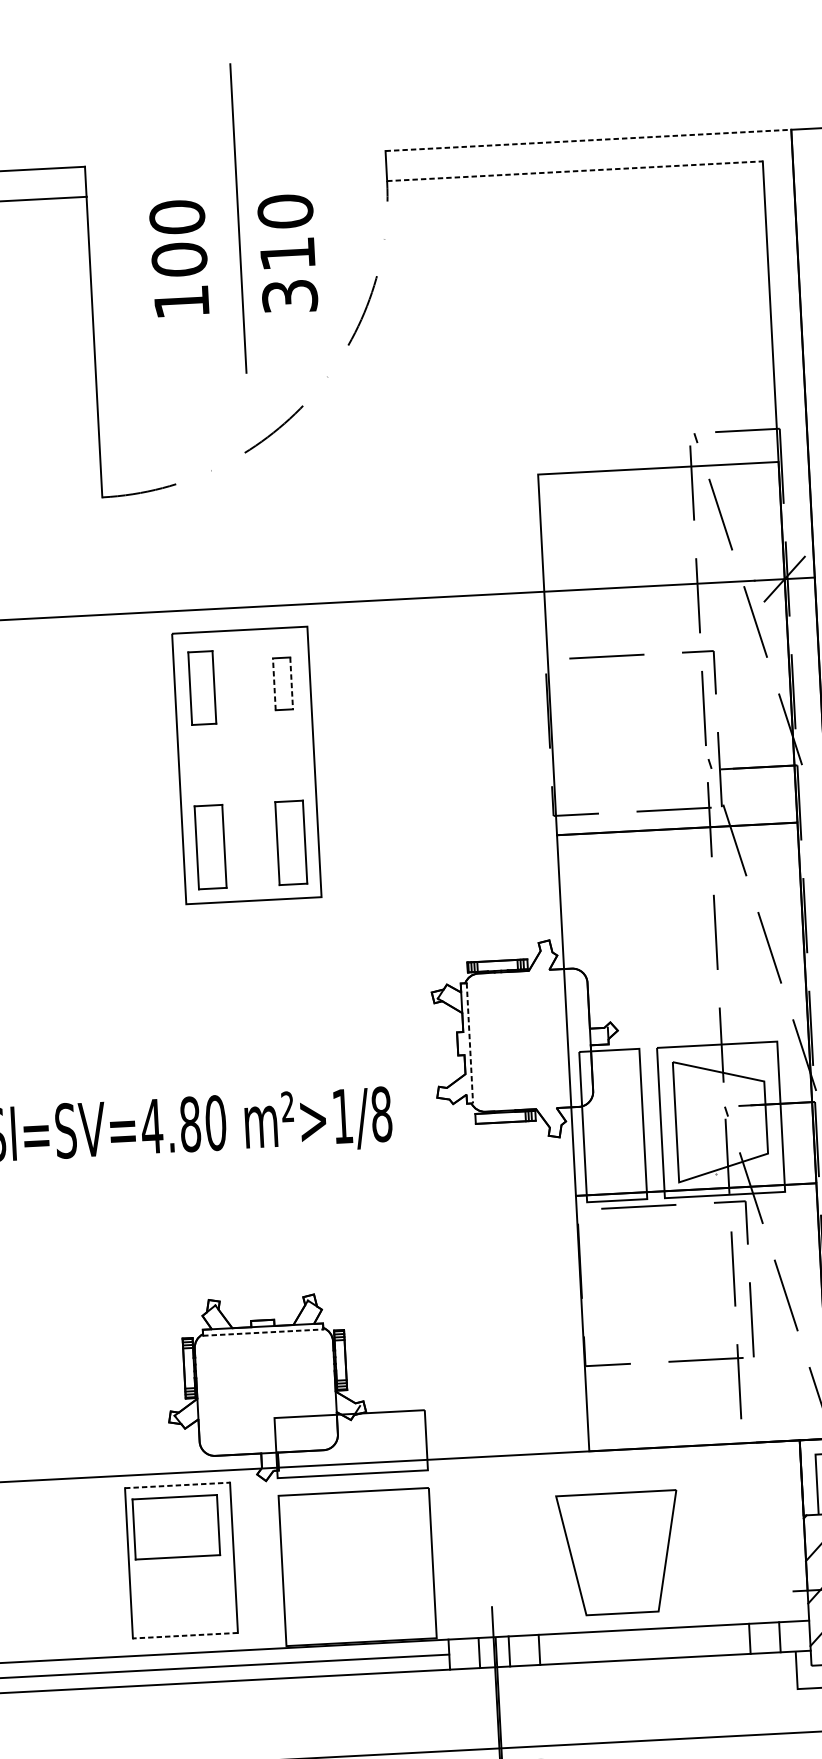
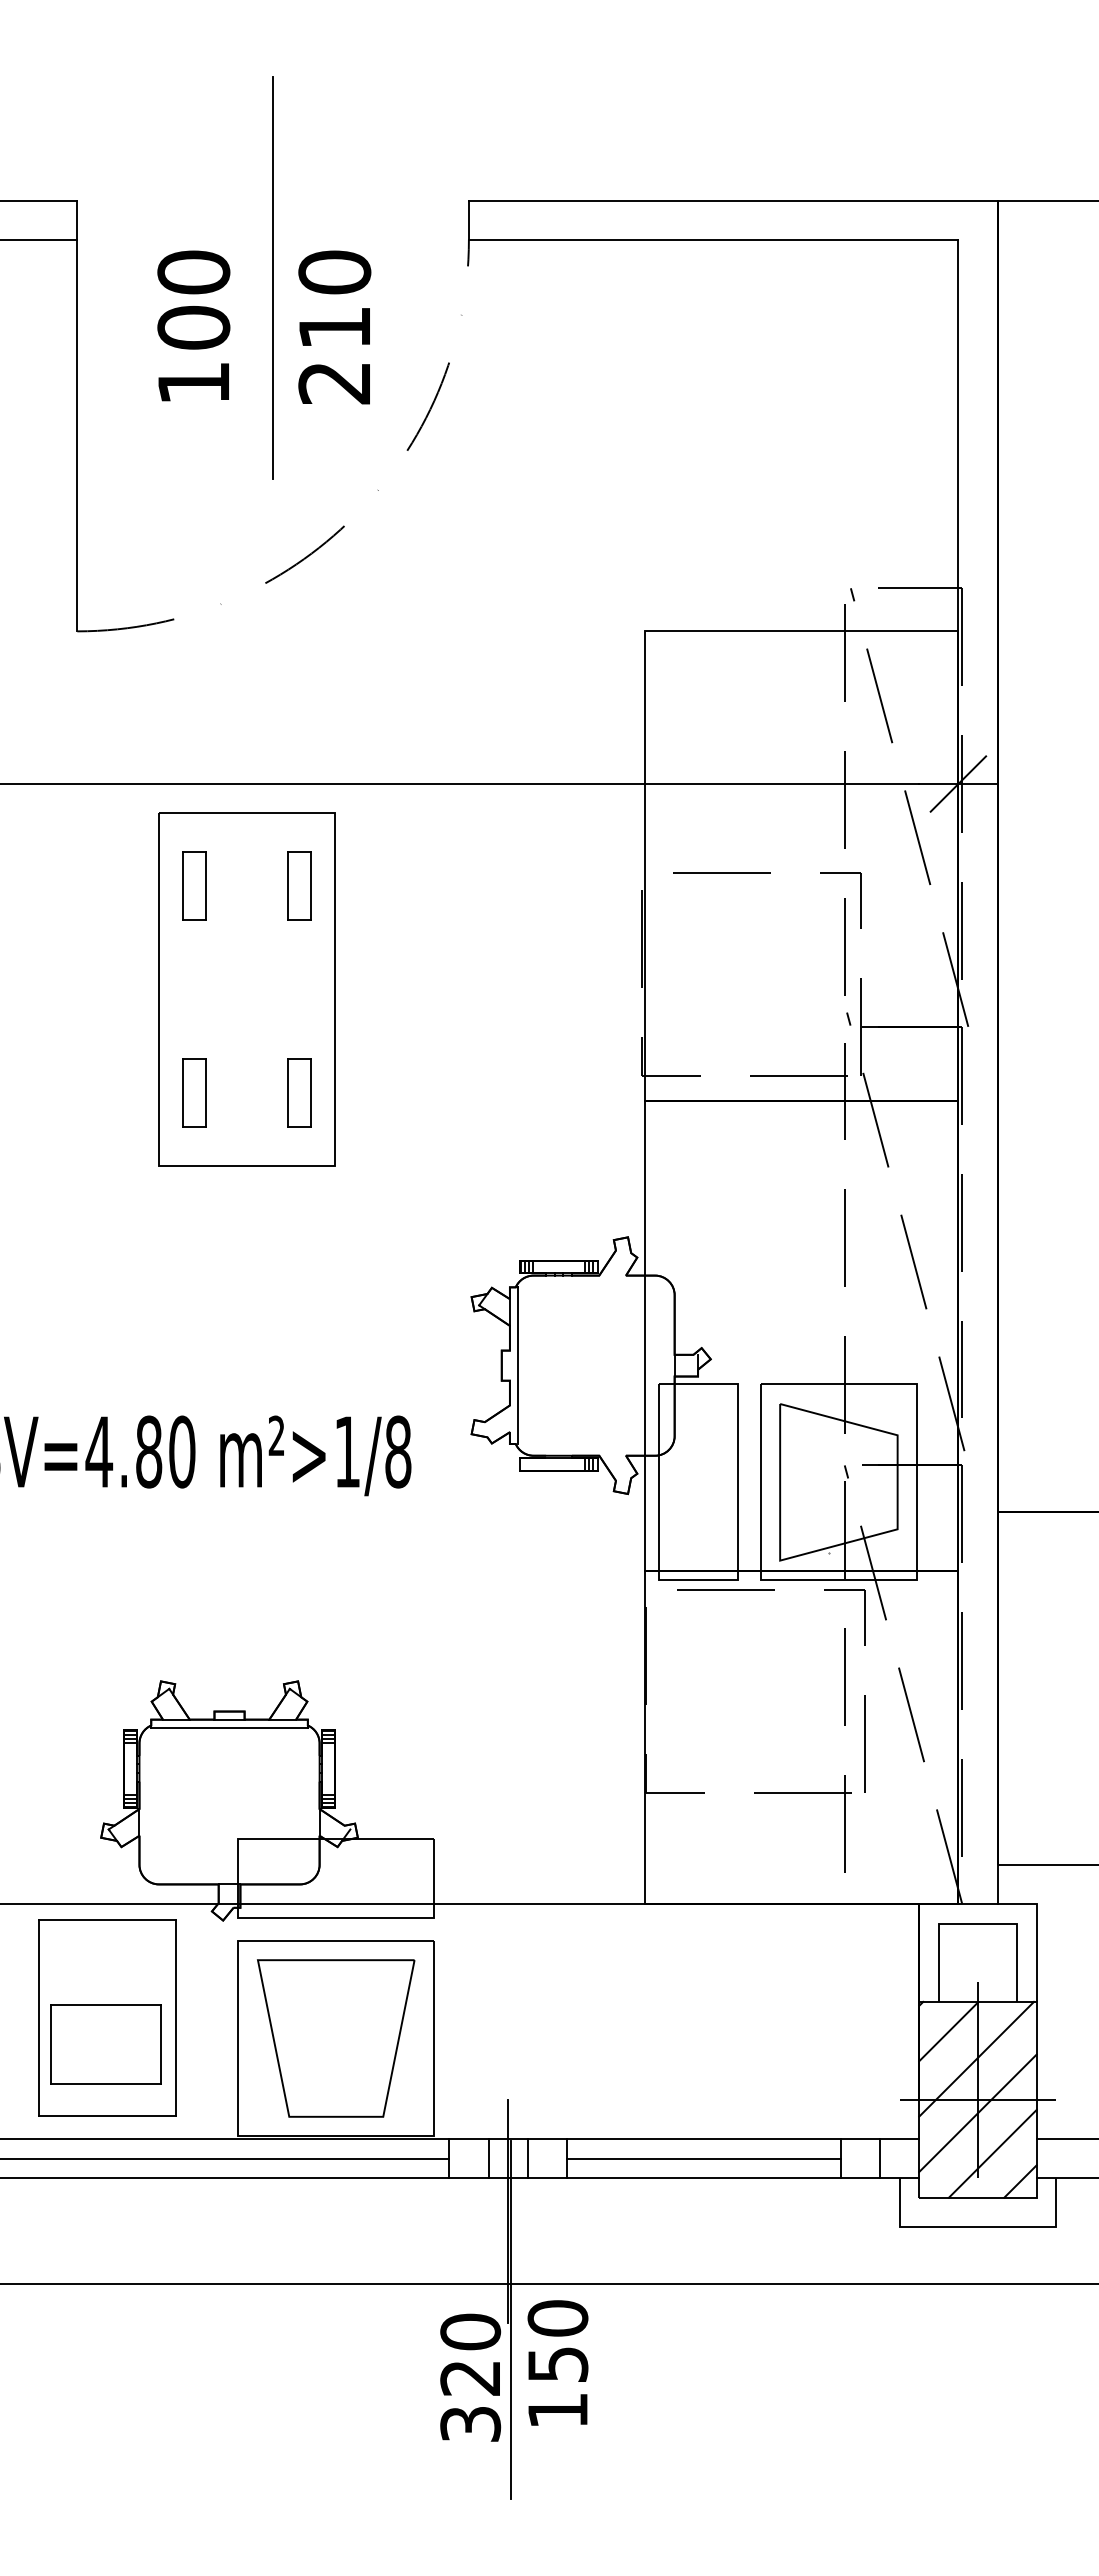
line: (588, 140) -> (733, 200), dashed -> solid
line: (574, 171) -> (713, 239), dashed -> solid
text: (289, 296) -> (334, 383), 310 -> 210
line: (274, 683) -> (288, 885), dashed -> solid
line: (291, 683) -> (310, 885), dashed -> solid
part: (202, 687) -> (194, 885), size x0.71
part: (291, 842) -> (299, 1092), size x0.62
part: (210, 846) -> (194, 1092), size x0.62
line: (469, 1043) -> (517, 1366), dashed -> solid
line: (263, 1332) -> (230, 1727), dashed -> solid
line: (178, 1485) -> (108, 1920), dashed -> solid
part: (175, 1527) -> (105, 2044), moved
part: (619, 1553) -> (336, 2038), moved
line: (185, 1636) -> (107, 2116), dashed -> solid
line: (644, 1644) -> (703, 2158), added

